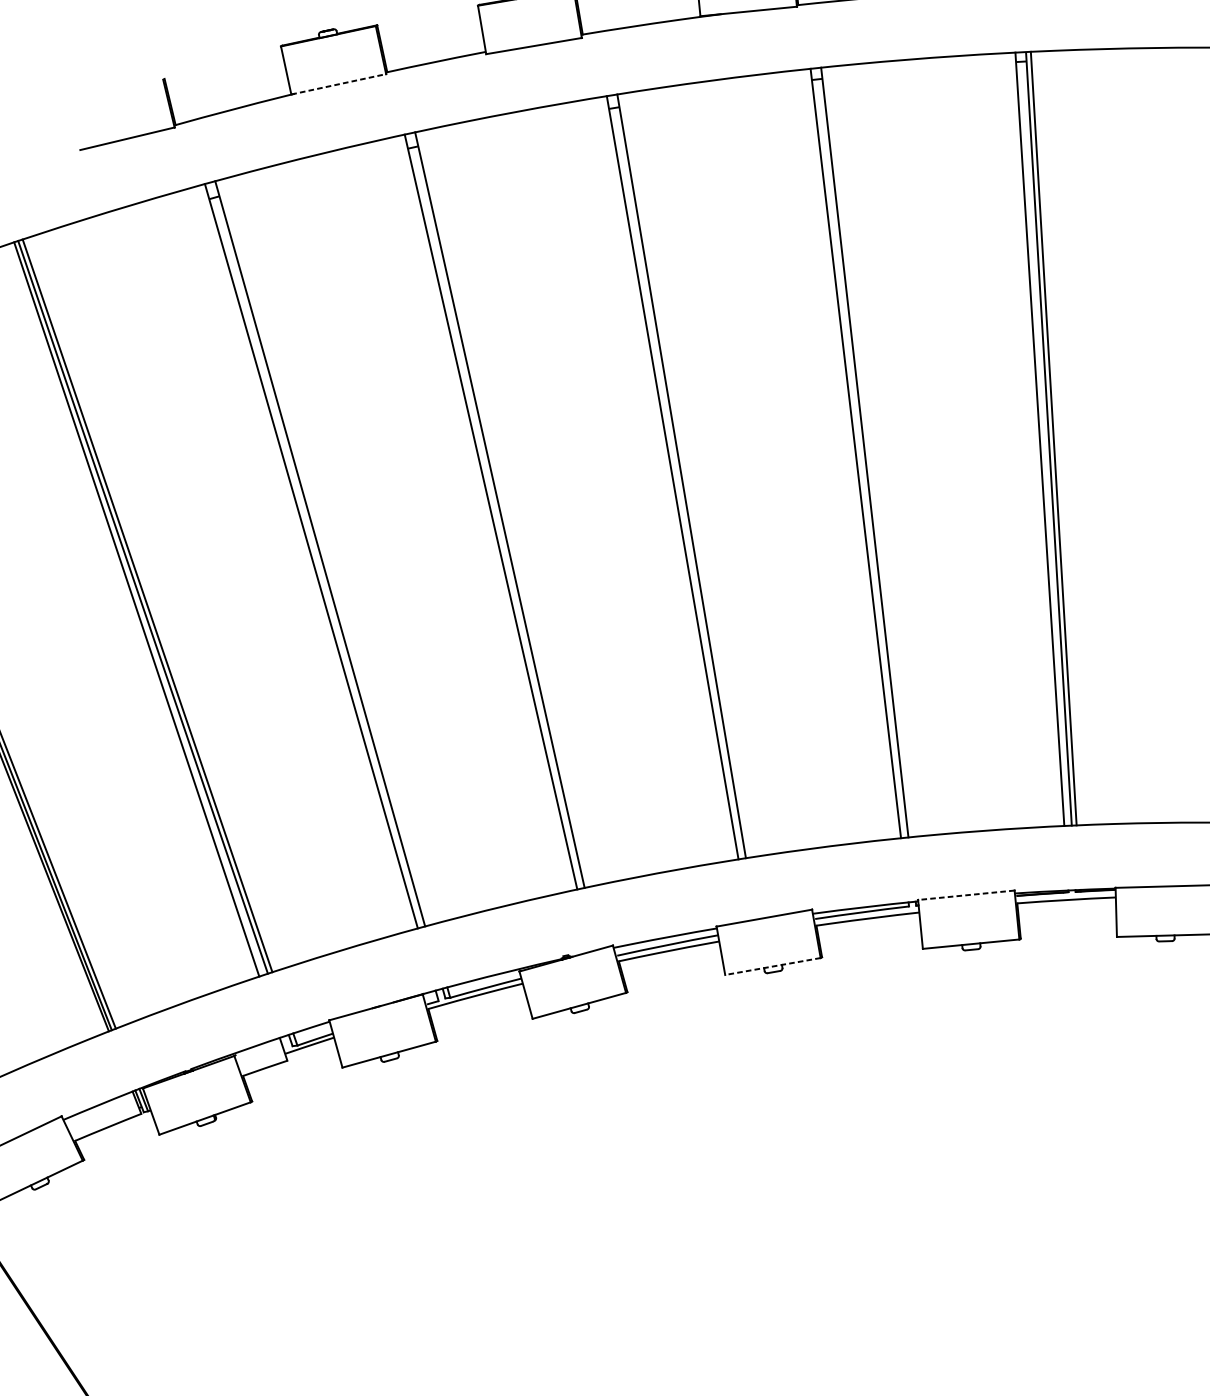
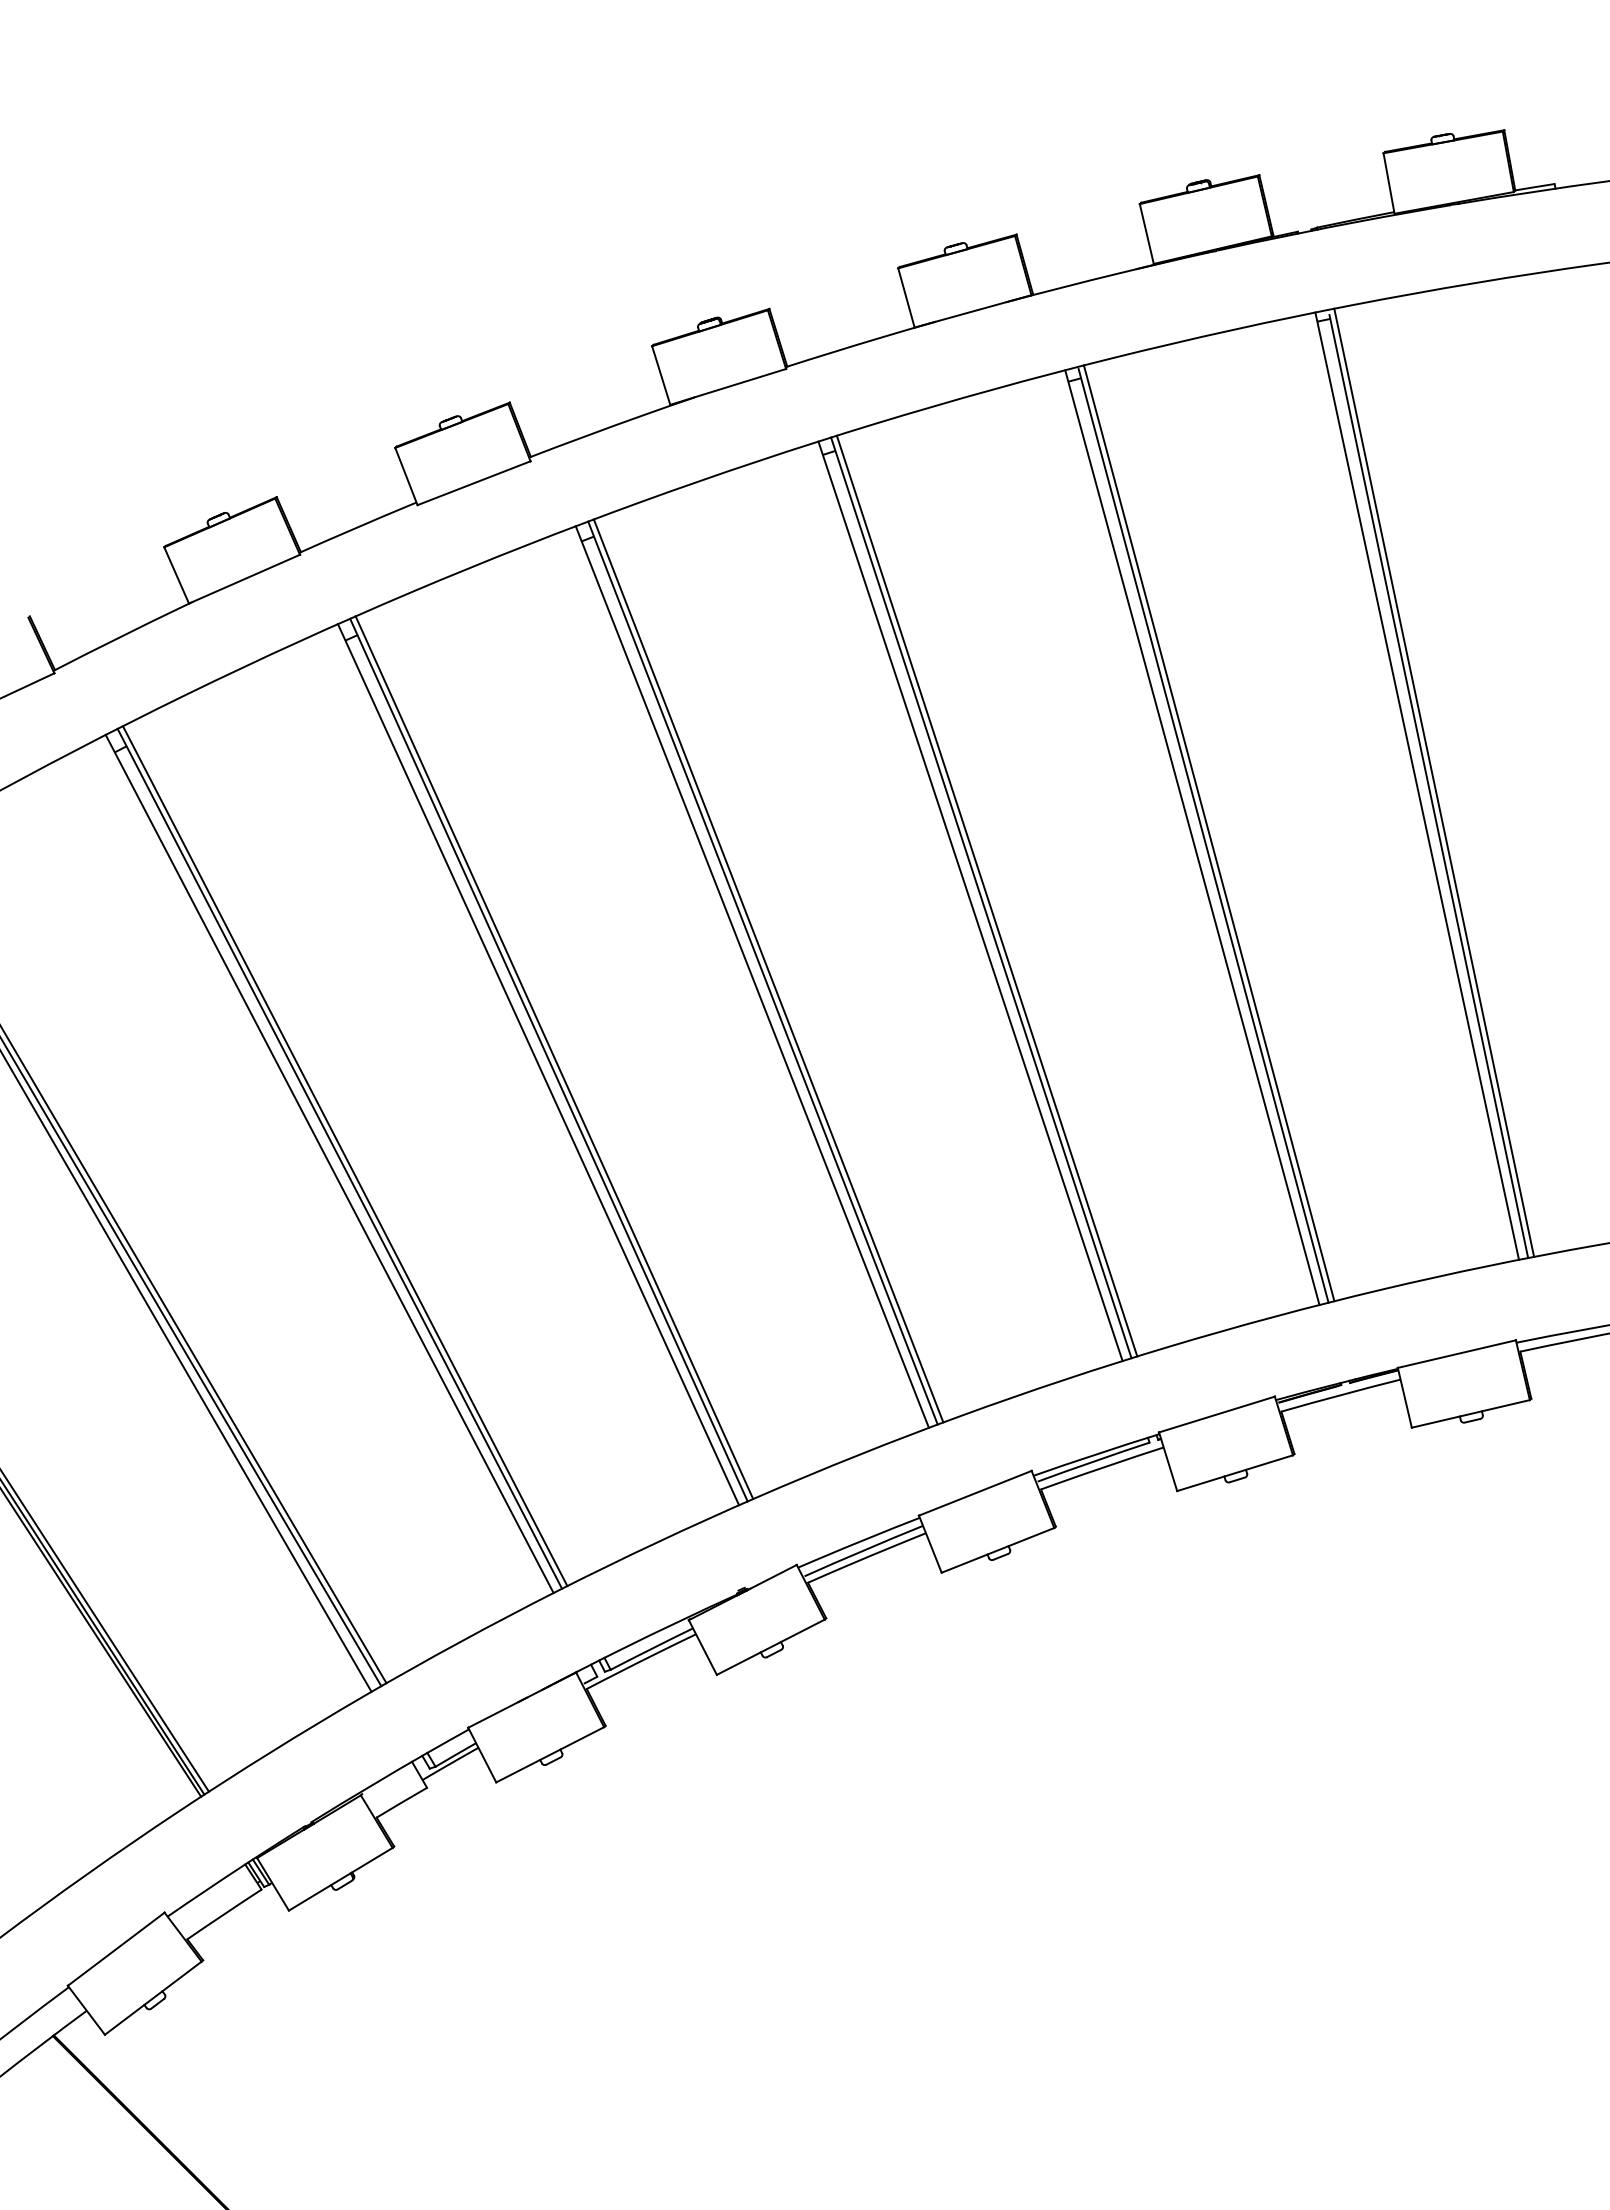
line: (338, 84) -> (244, 579), dashed -> solid
line: (869, 451) -> (986, 895), added
line: (686, 475) -> (768, 970), added
line: (504, 508) -> (554, 1057), added
line: (324, 552) -> (344, 1156), added
line: (966, 895) -> (1216, 1414), dashed -> solid
line: (772, 966) -> (997, 1550), dashed -> solid

